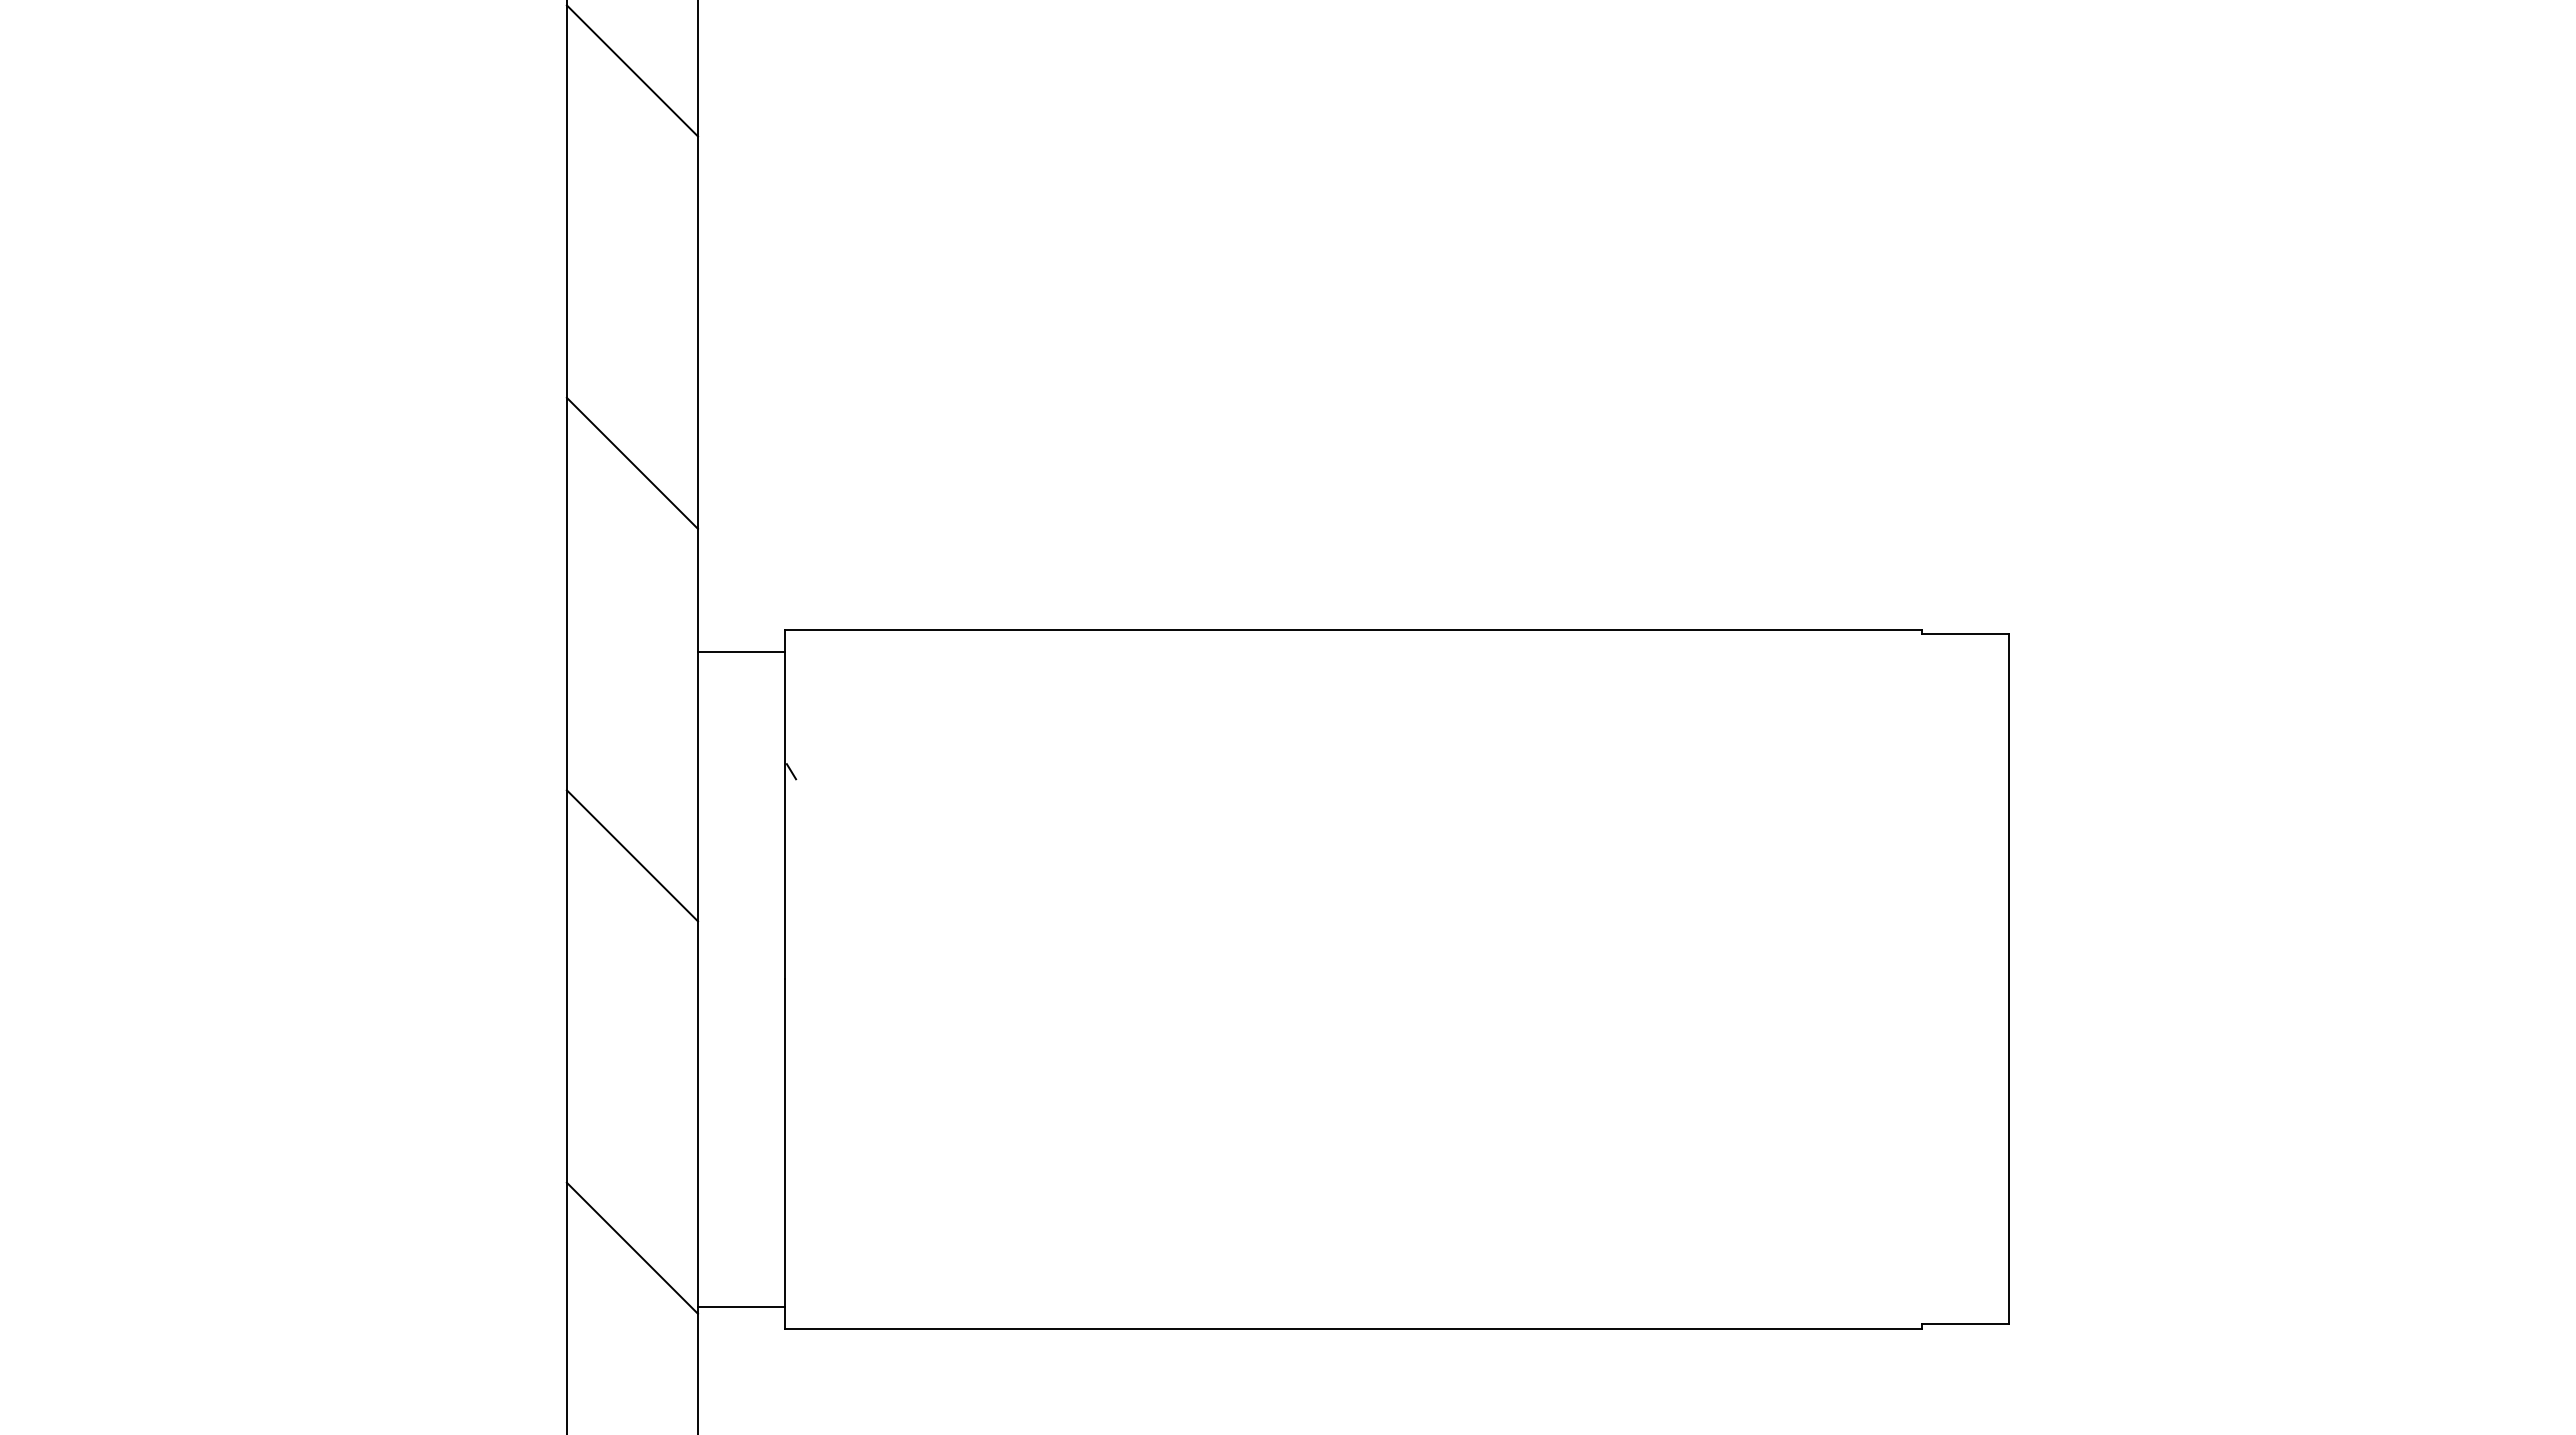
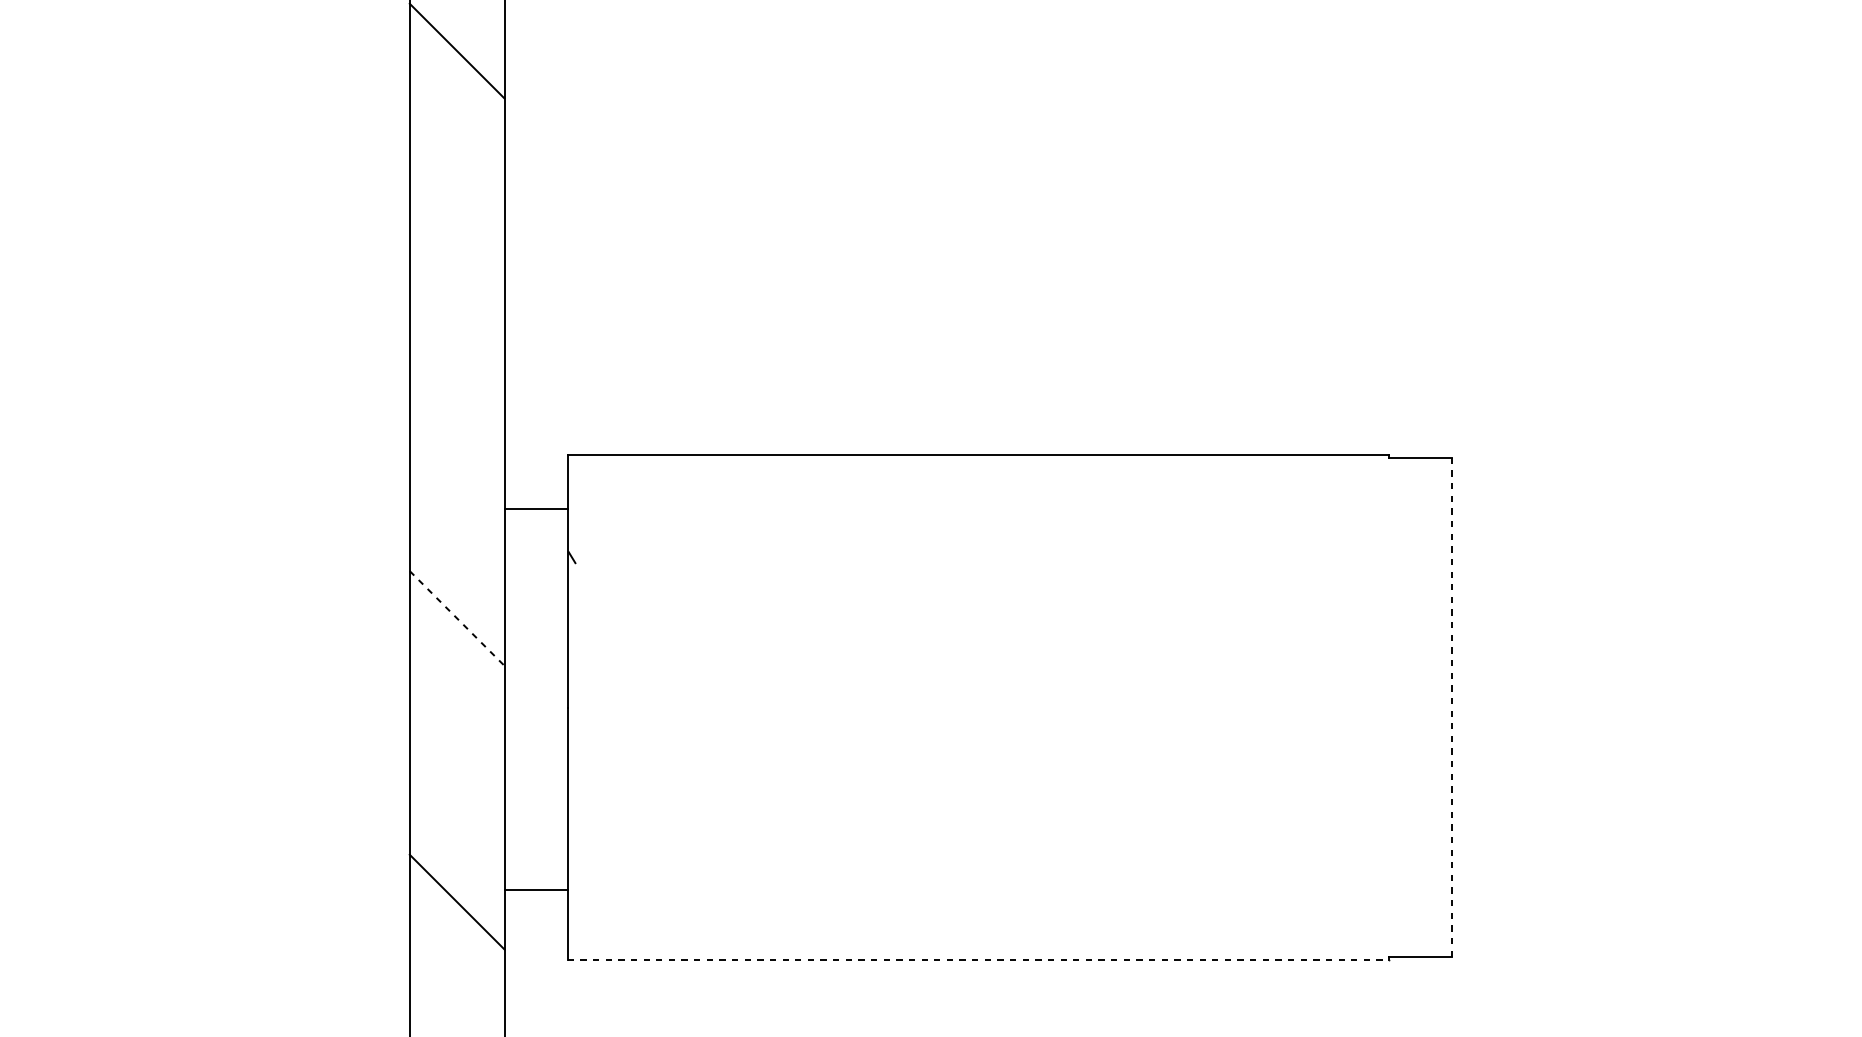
line: (632, 462) -> (457, 334), removed
line: (741, 651) -> (535, 509), moved
line: (632, 855) -> (457, 618), solid -> dashed
line: (2009, 979) -> (1452, 707), solid -> dashed
line: (741, 1307) -> (535, 890), moved
line: (1354, 1328) -> (979, 960), solid -> dashed

